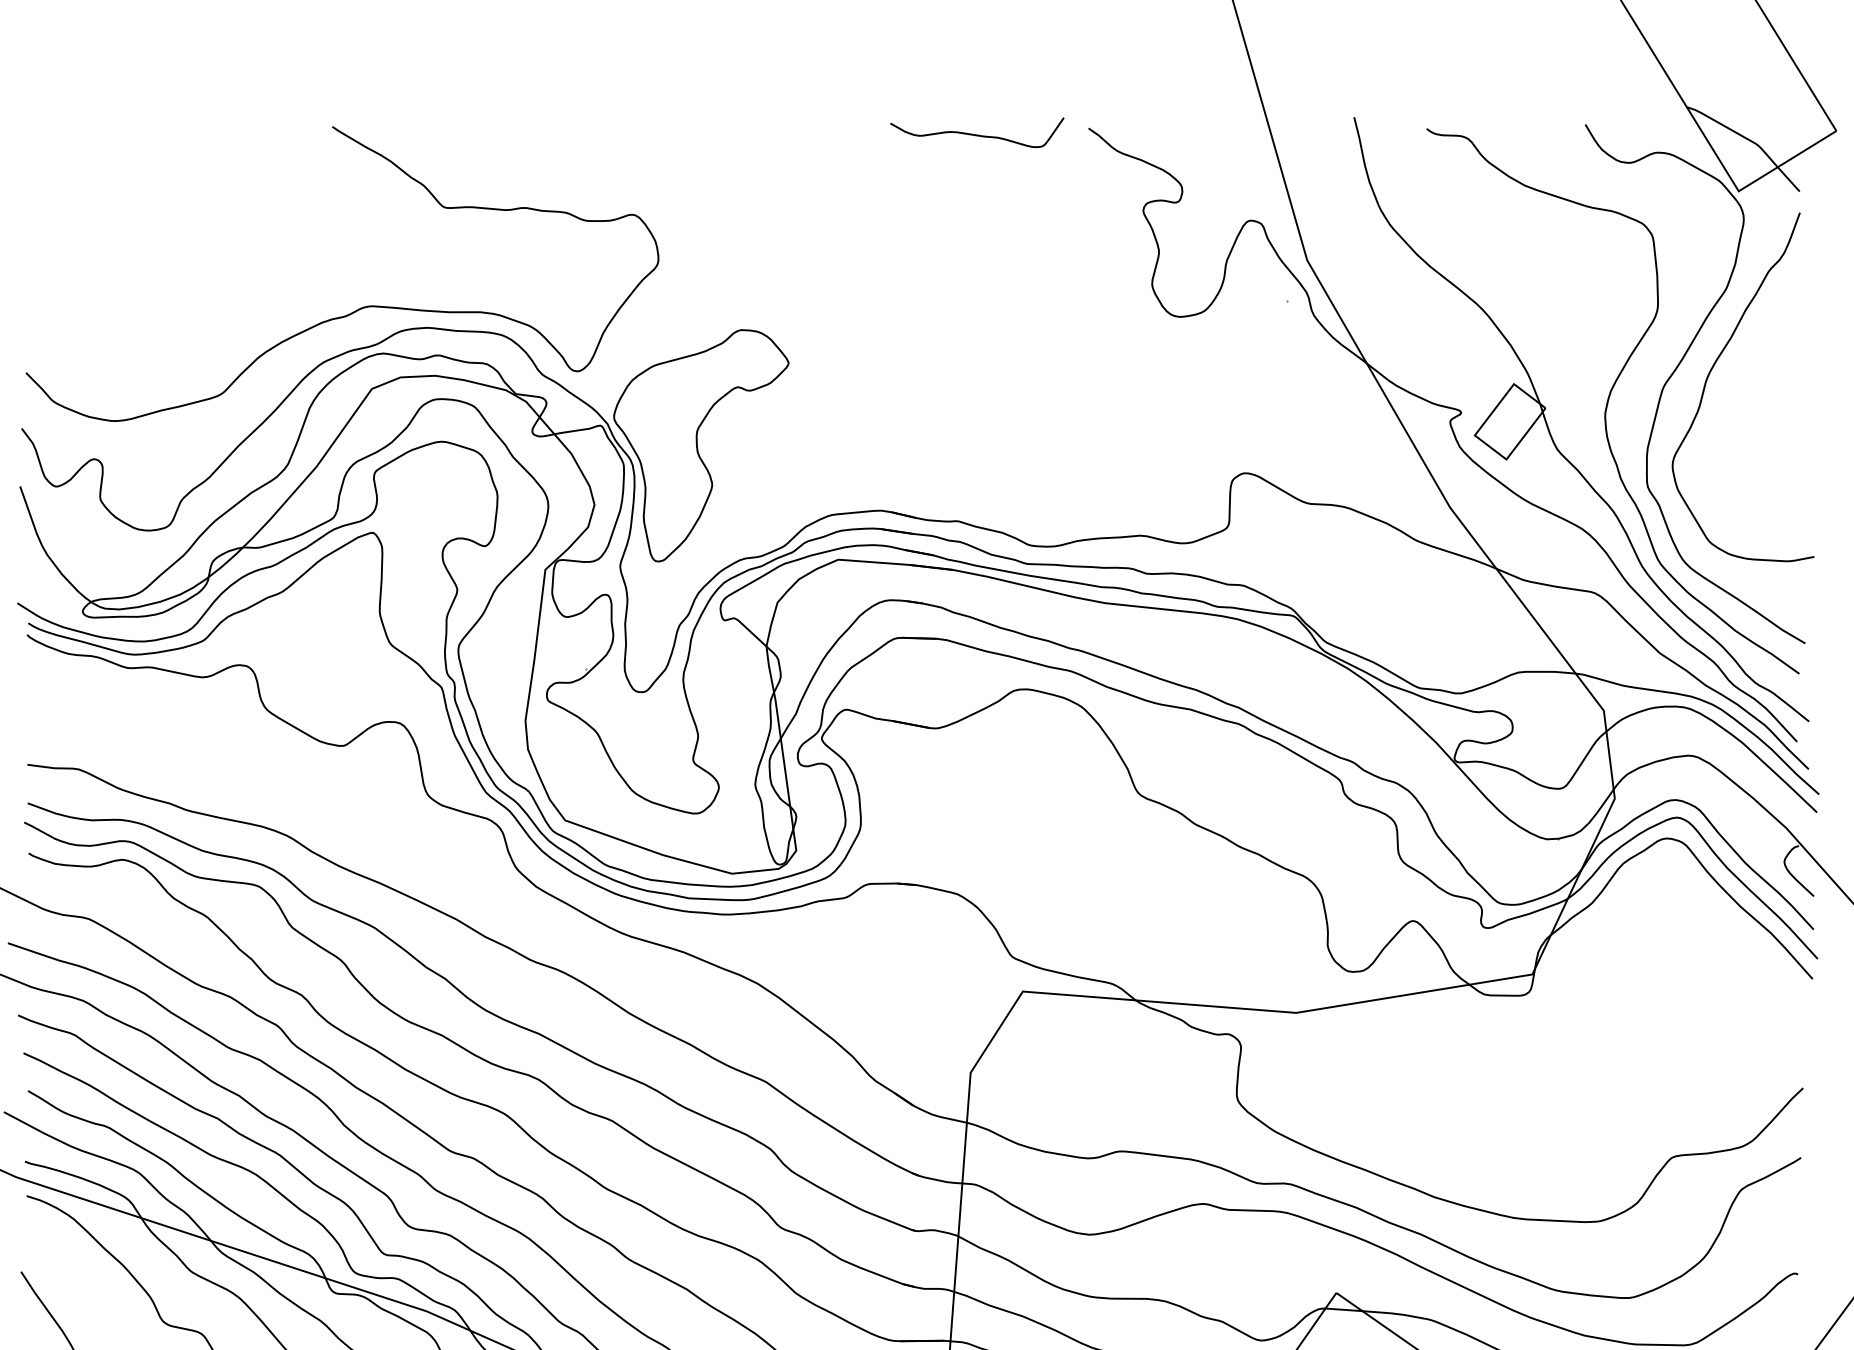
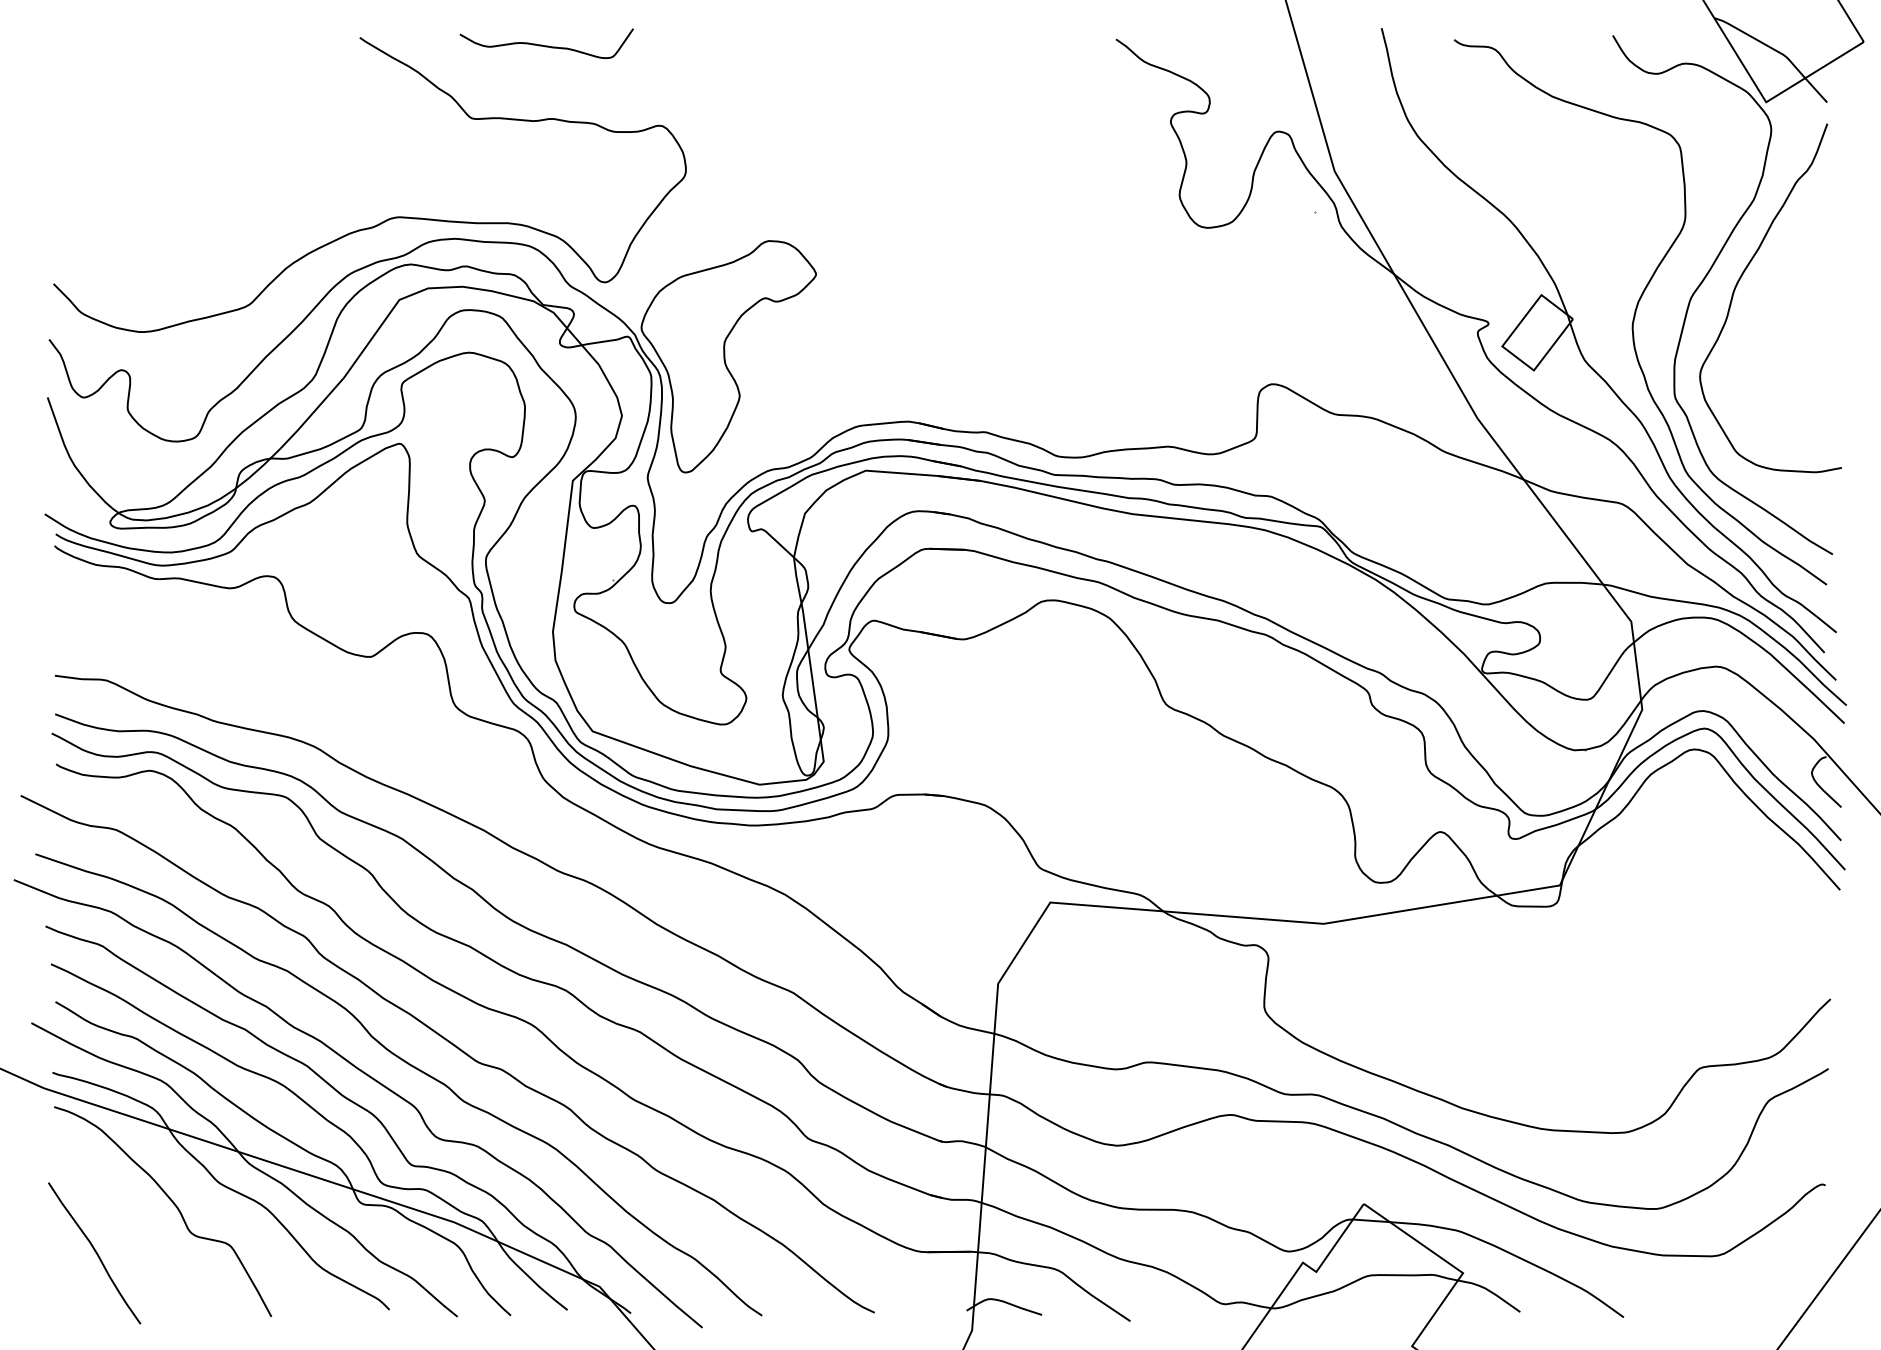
curve: (977, 134) -> (546, 45), moved

